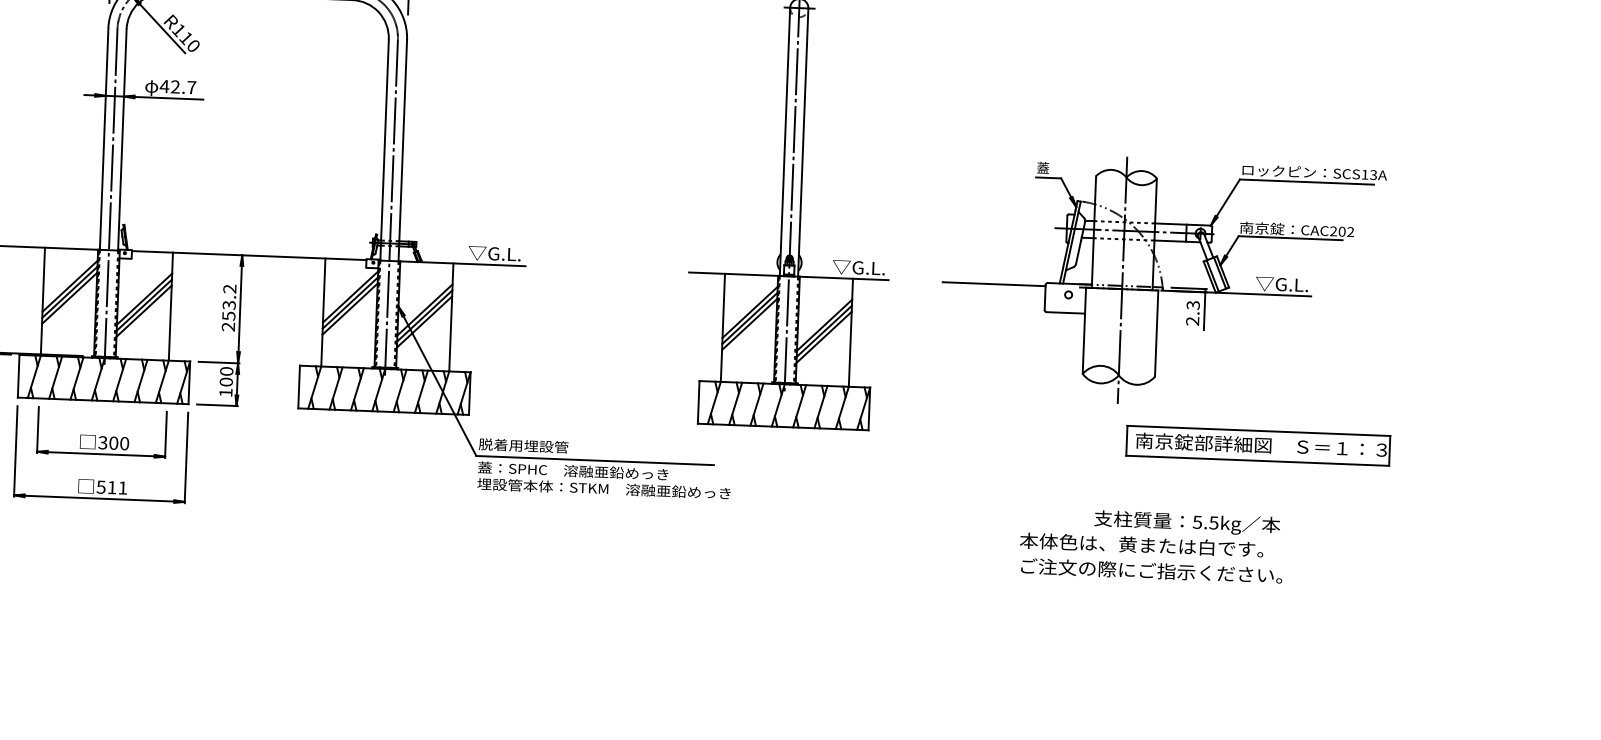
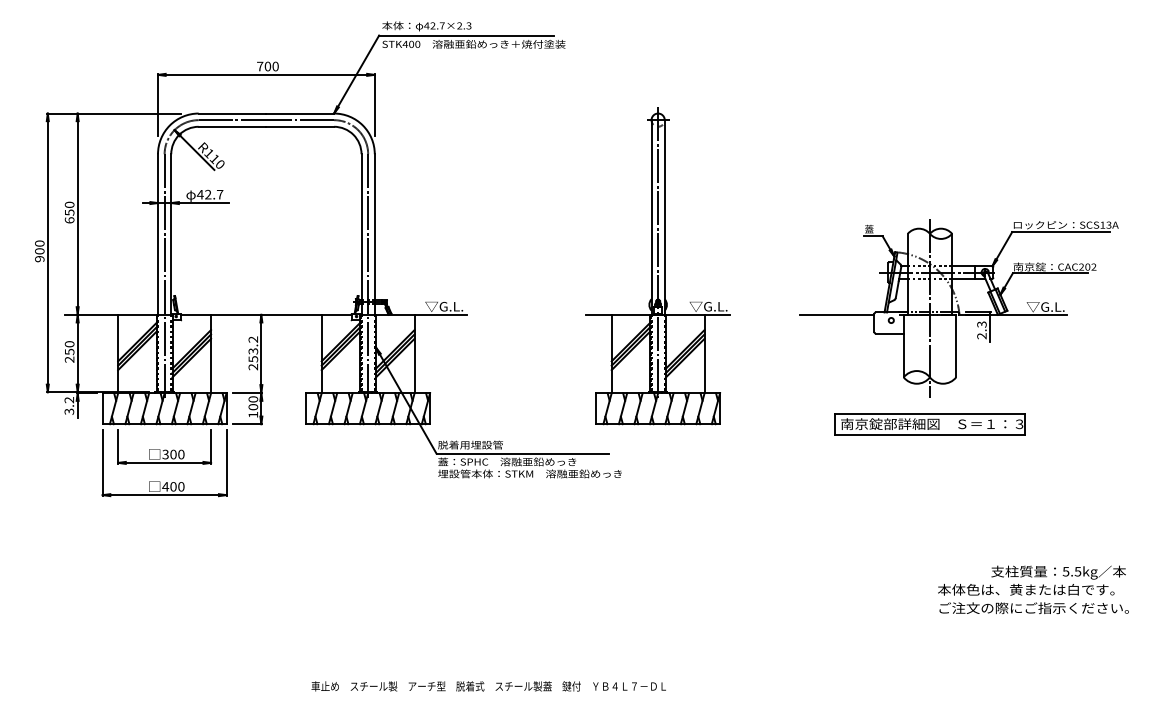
part: (1161, 281) -> (958, 308), moved
part: (1257, 445) -> (929, 424), moved
text: (112, 487) -> (173, 486), 511 -> 400
text: (1151, 545) -> (1033, 589), moved

